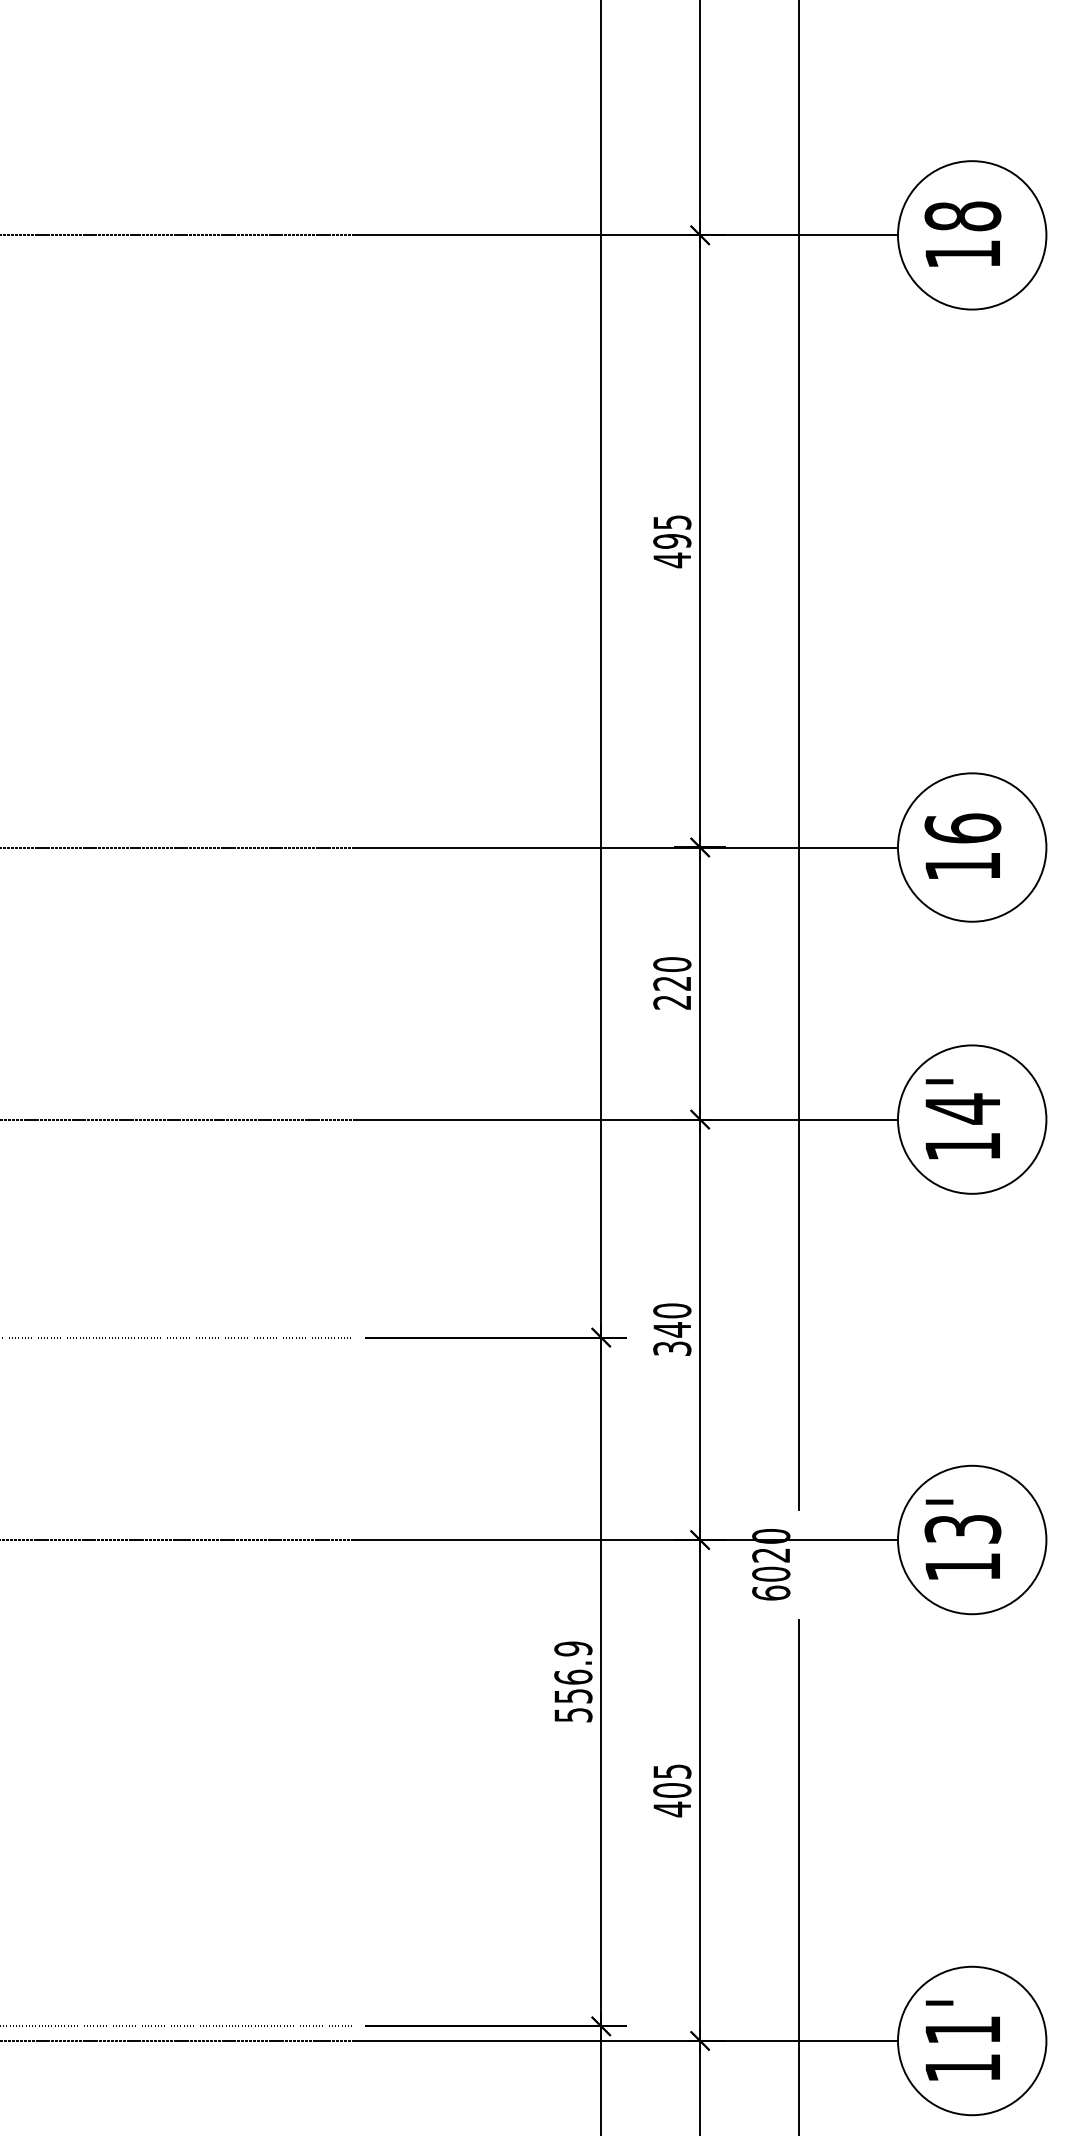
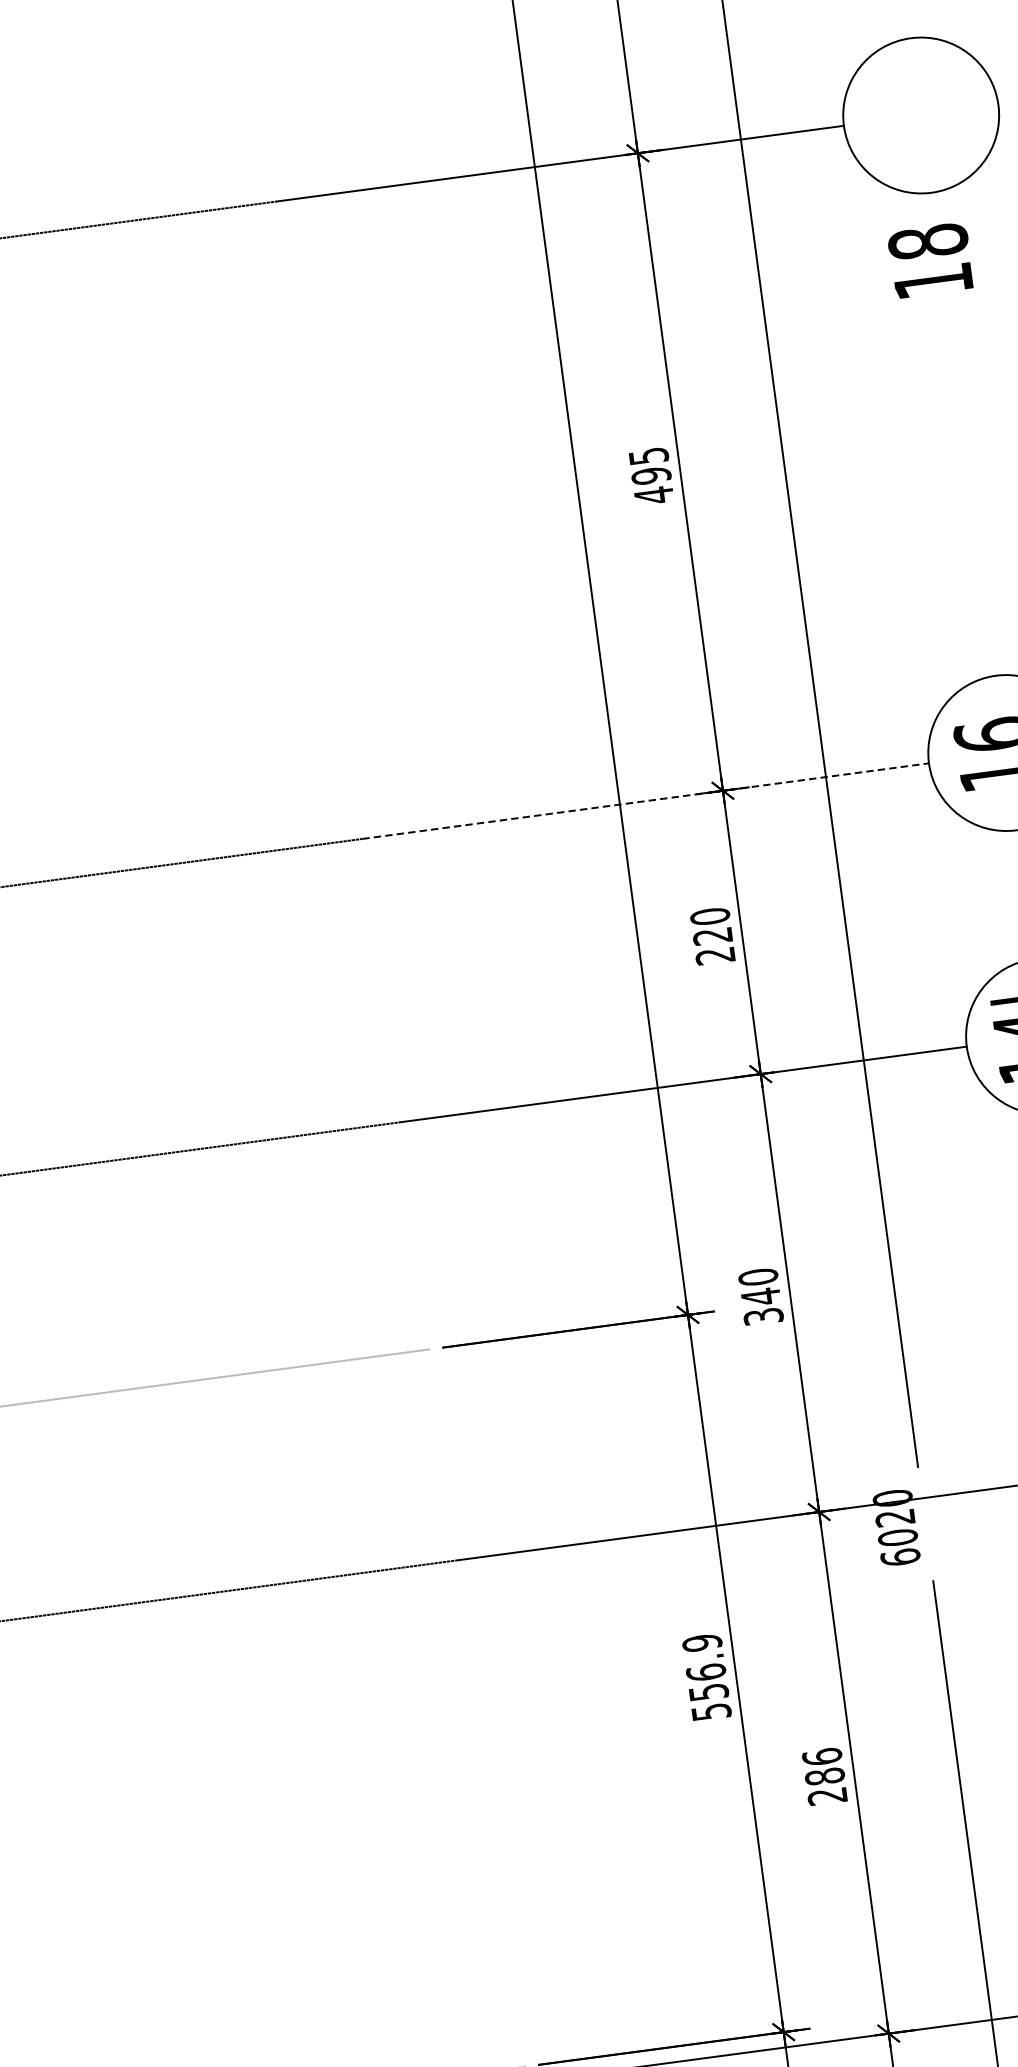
text: (962, 233) -> (930, 259), moved
line: (626, 847) -> (646, 801), solid -> dashed
text: (672, 1790) -> (825, 1776), 405 -> 286

